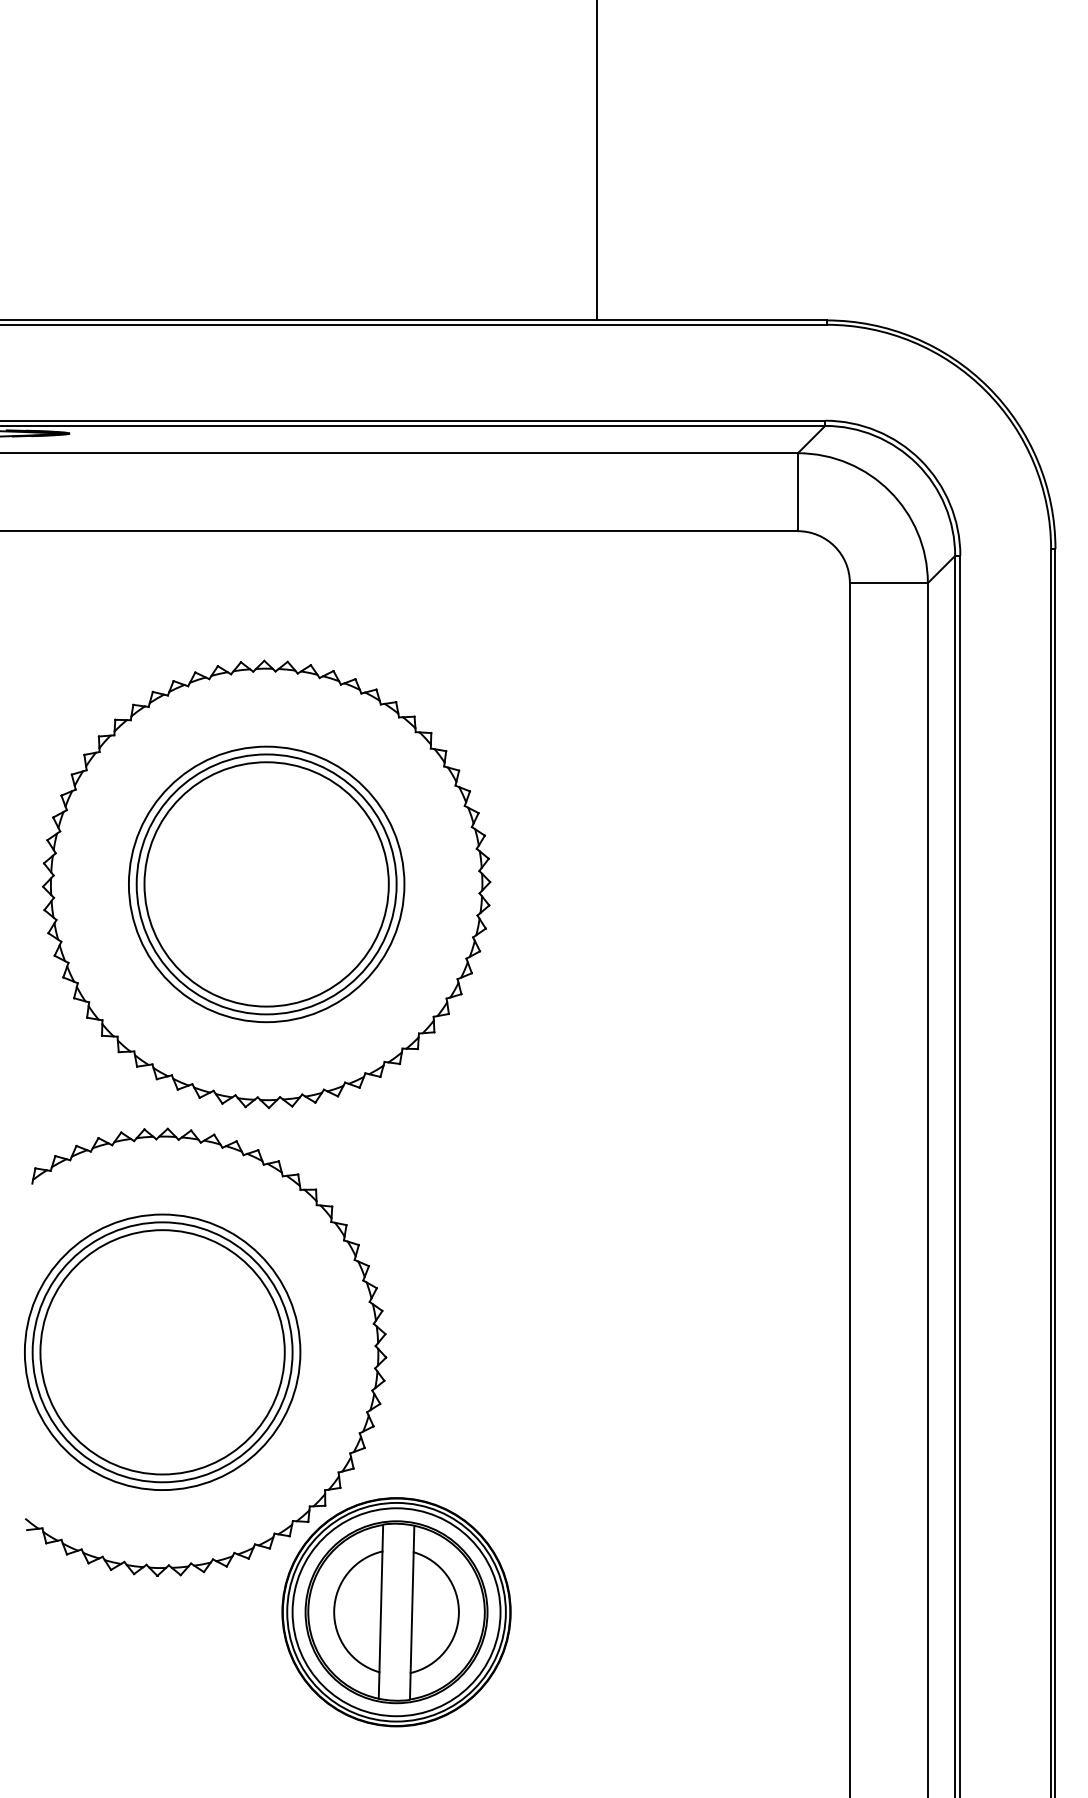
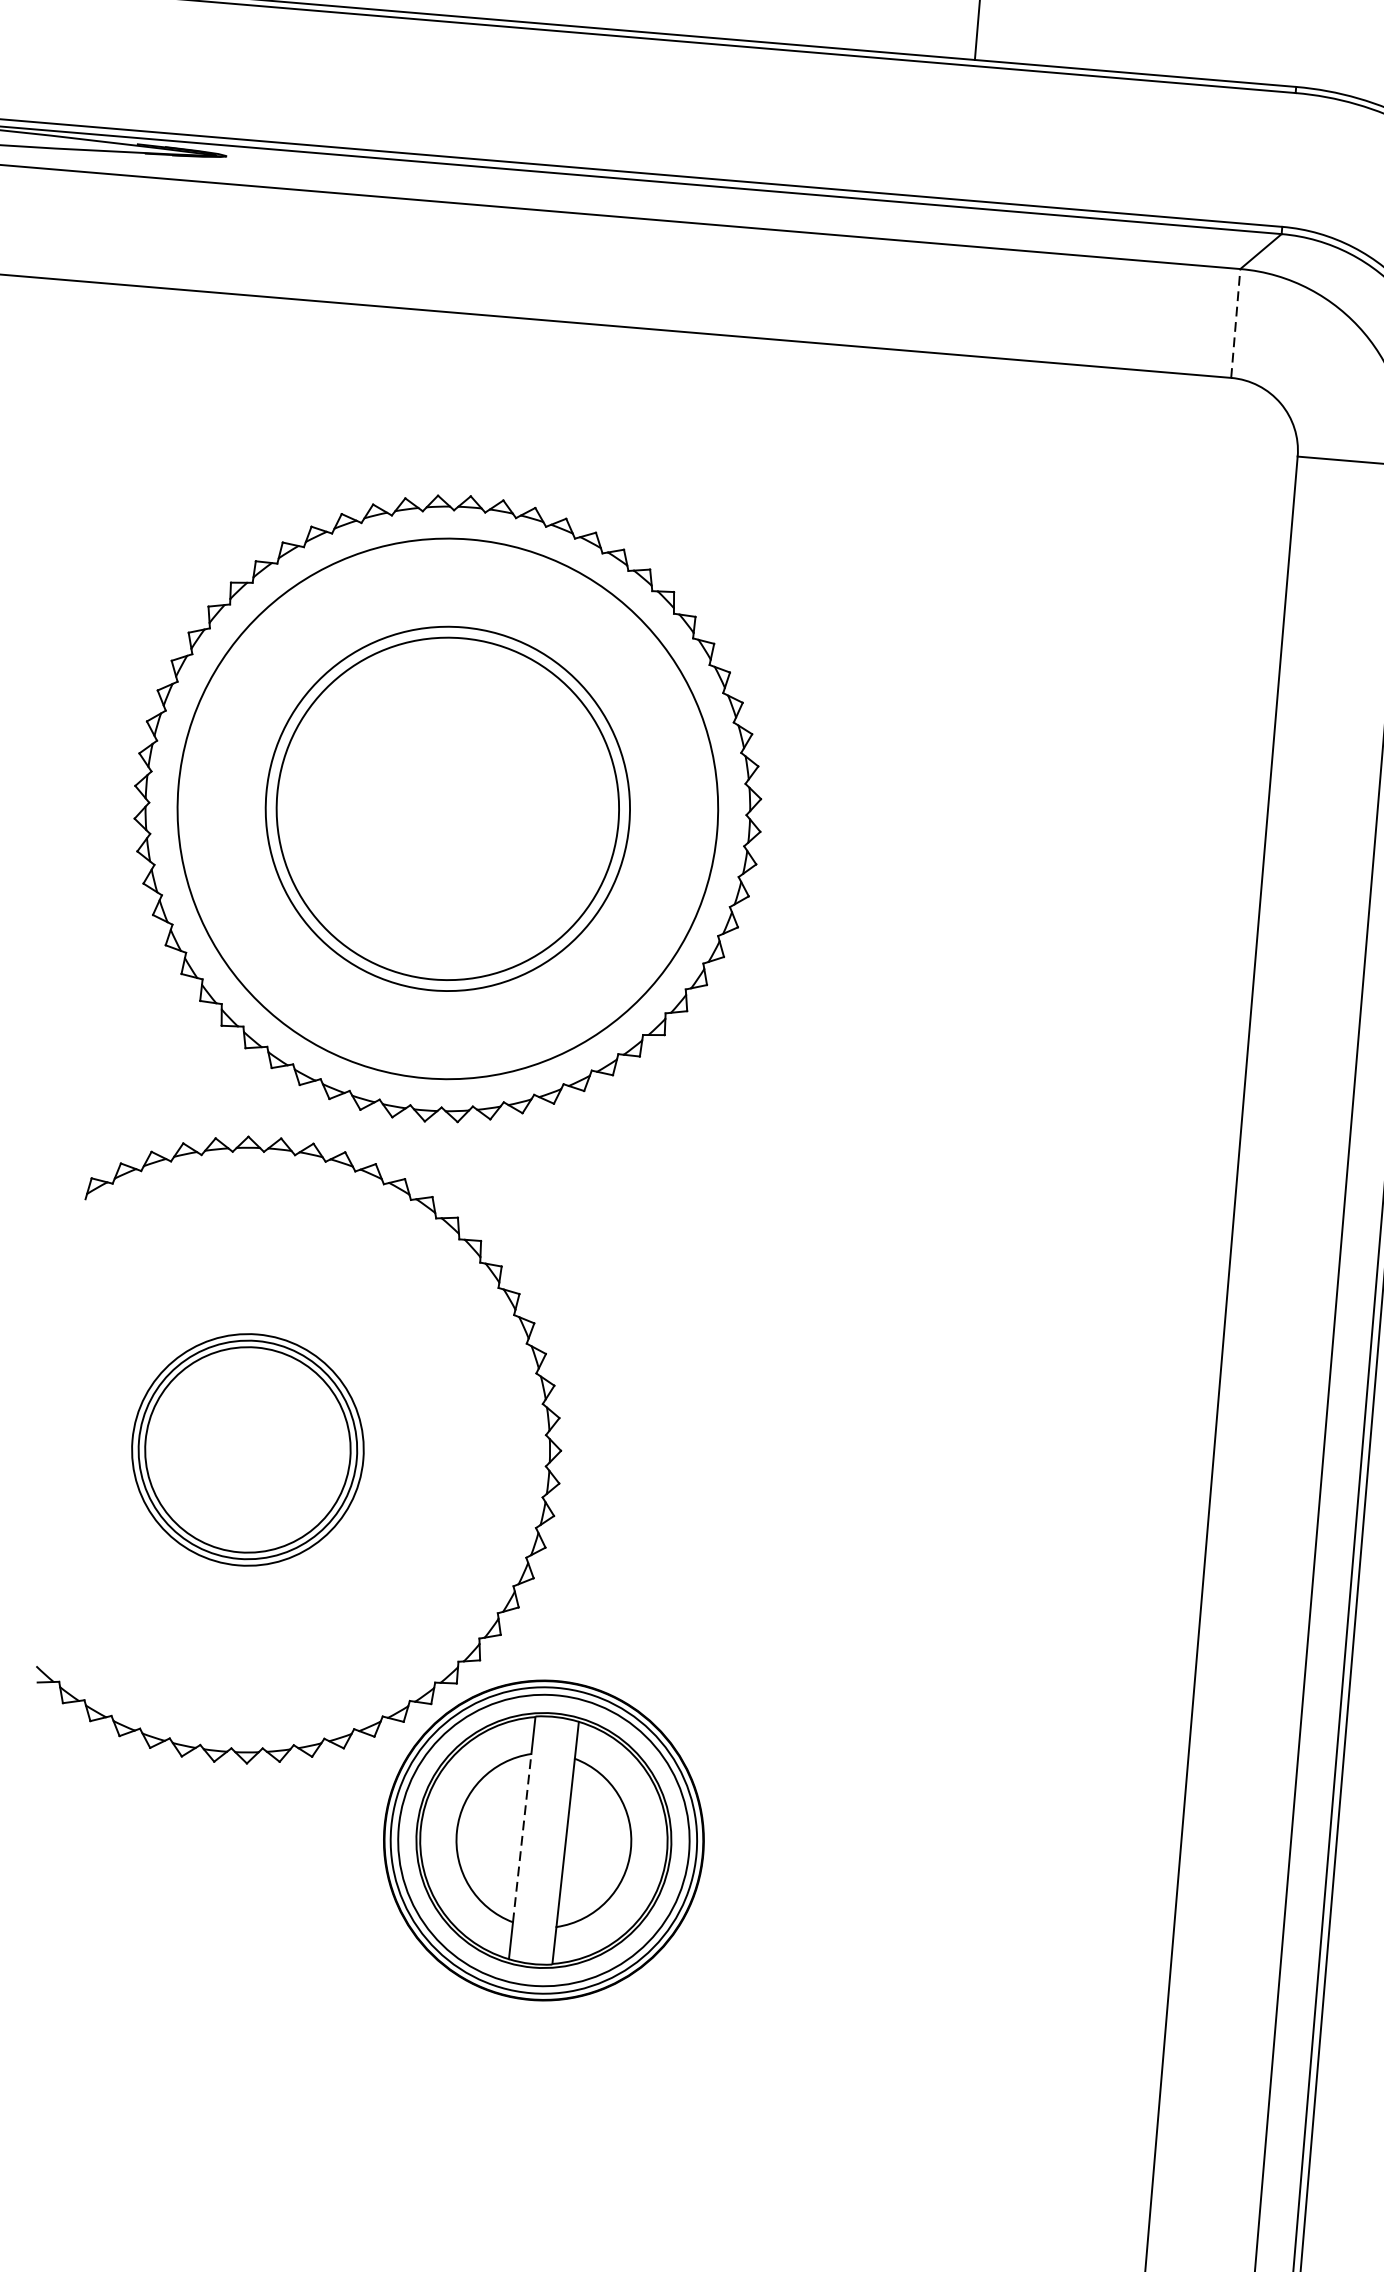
line: (797, 492) -> (1235, 323), solid -> dashed
circle: (266, 884) -> (447, 808), size x1.4
part: (162, 1351) -> (247, 1448), size x0.6
line: (380, 1611) -> (521, 1837), solid -> dashed

